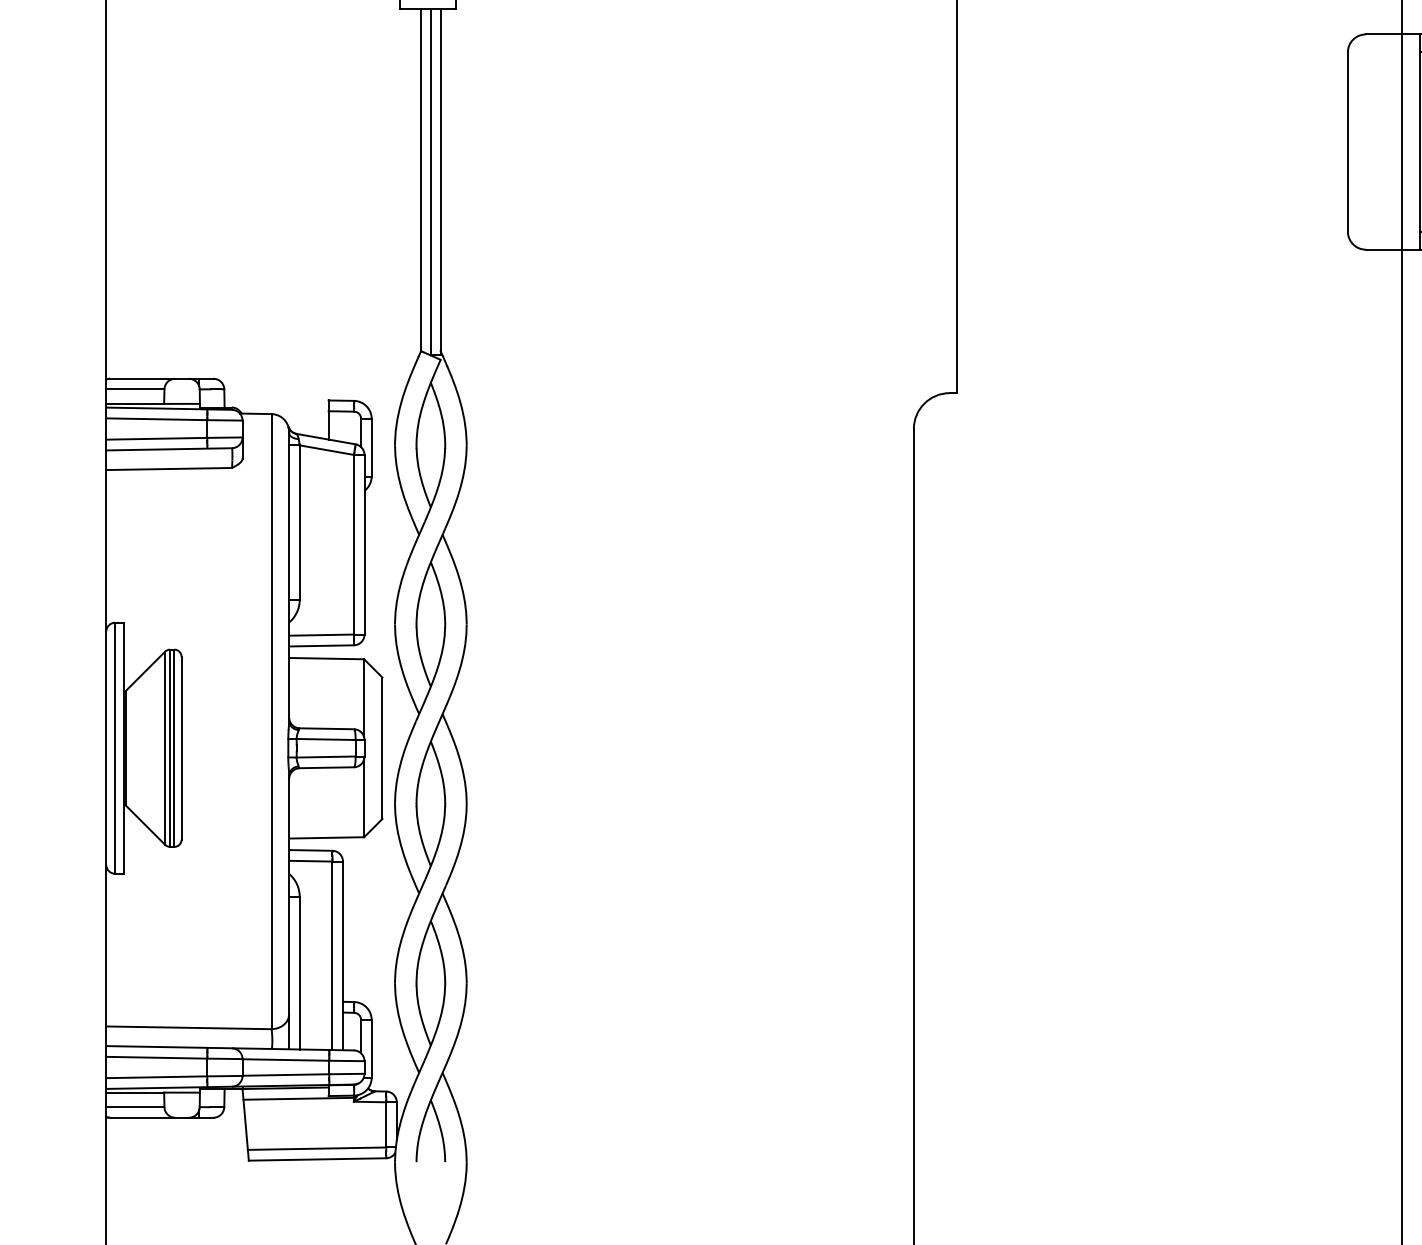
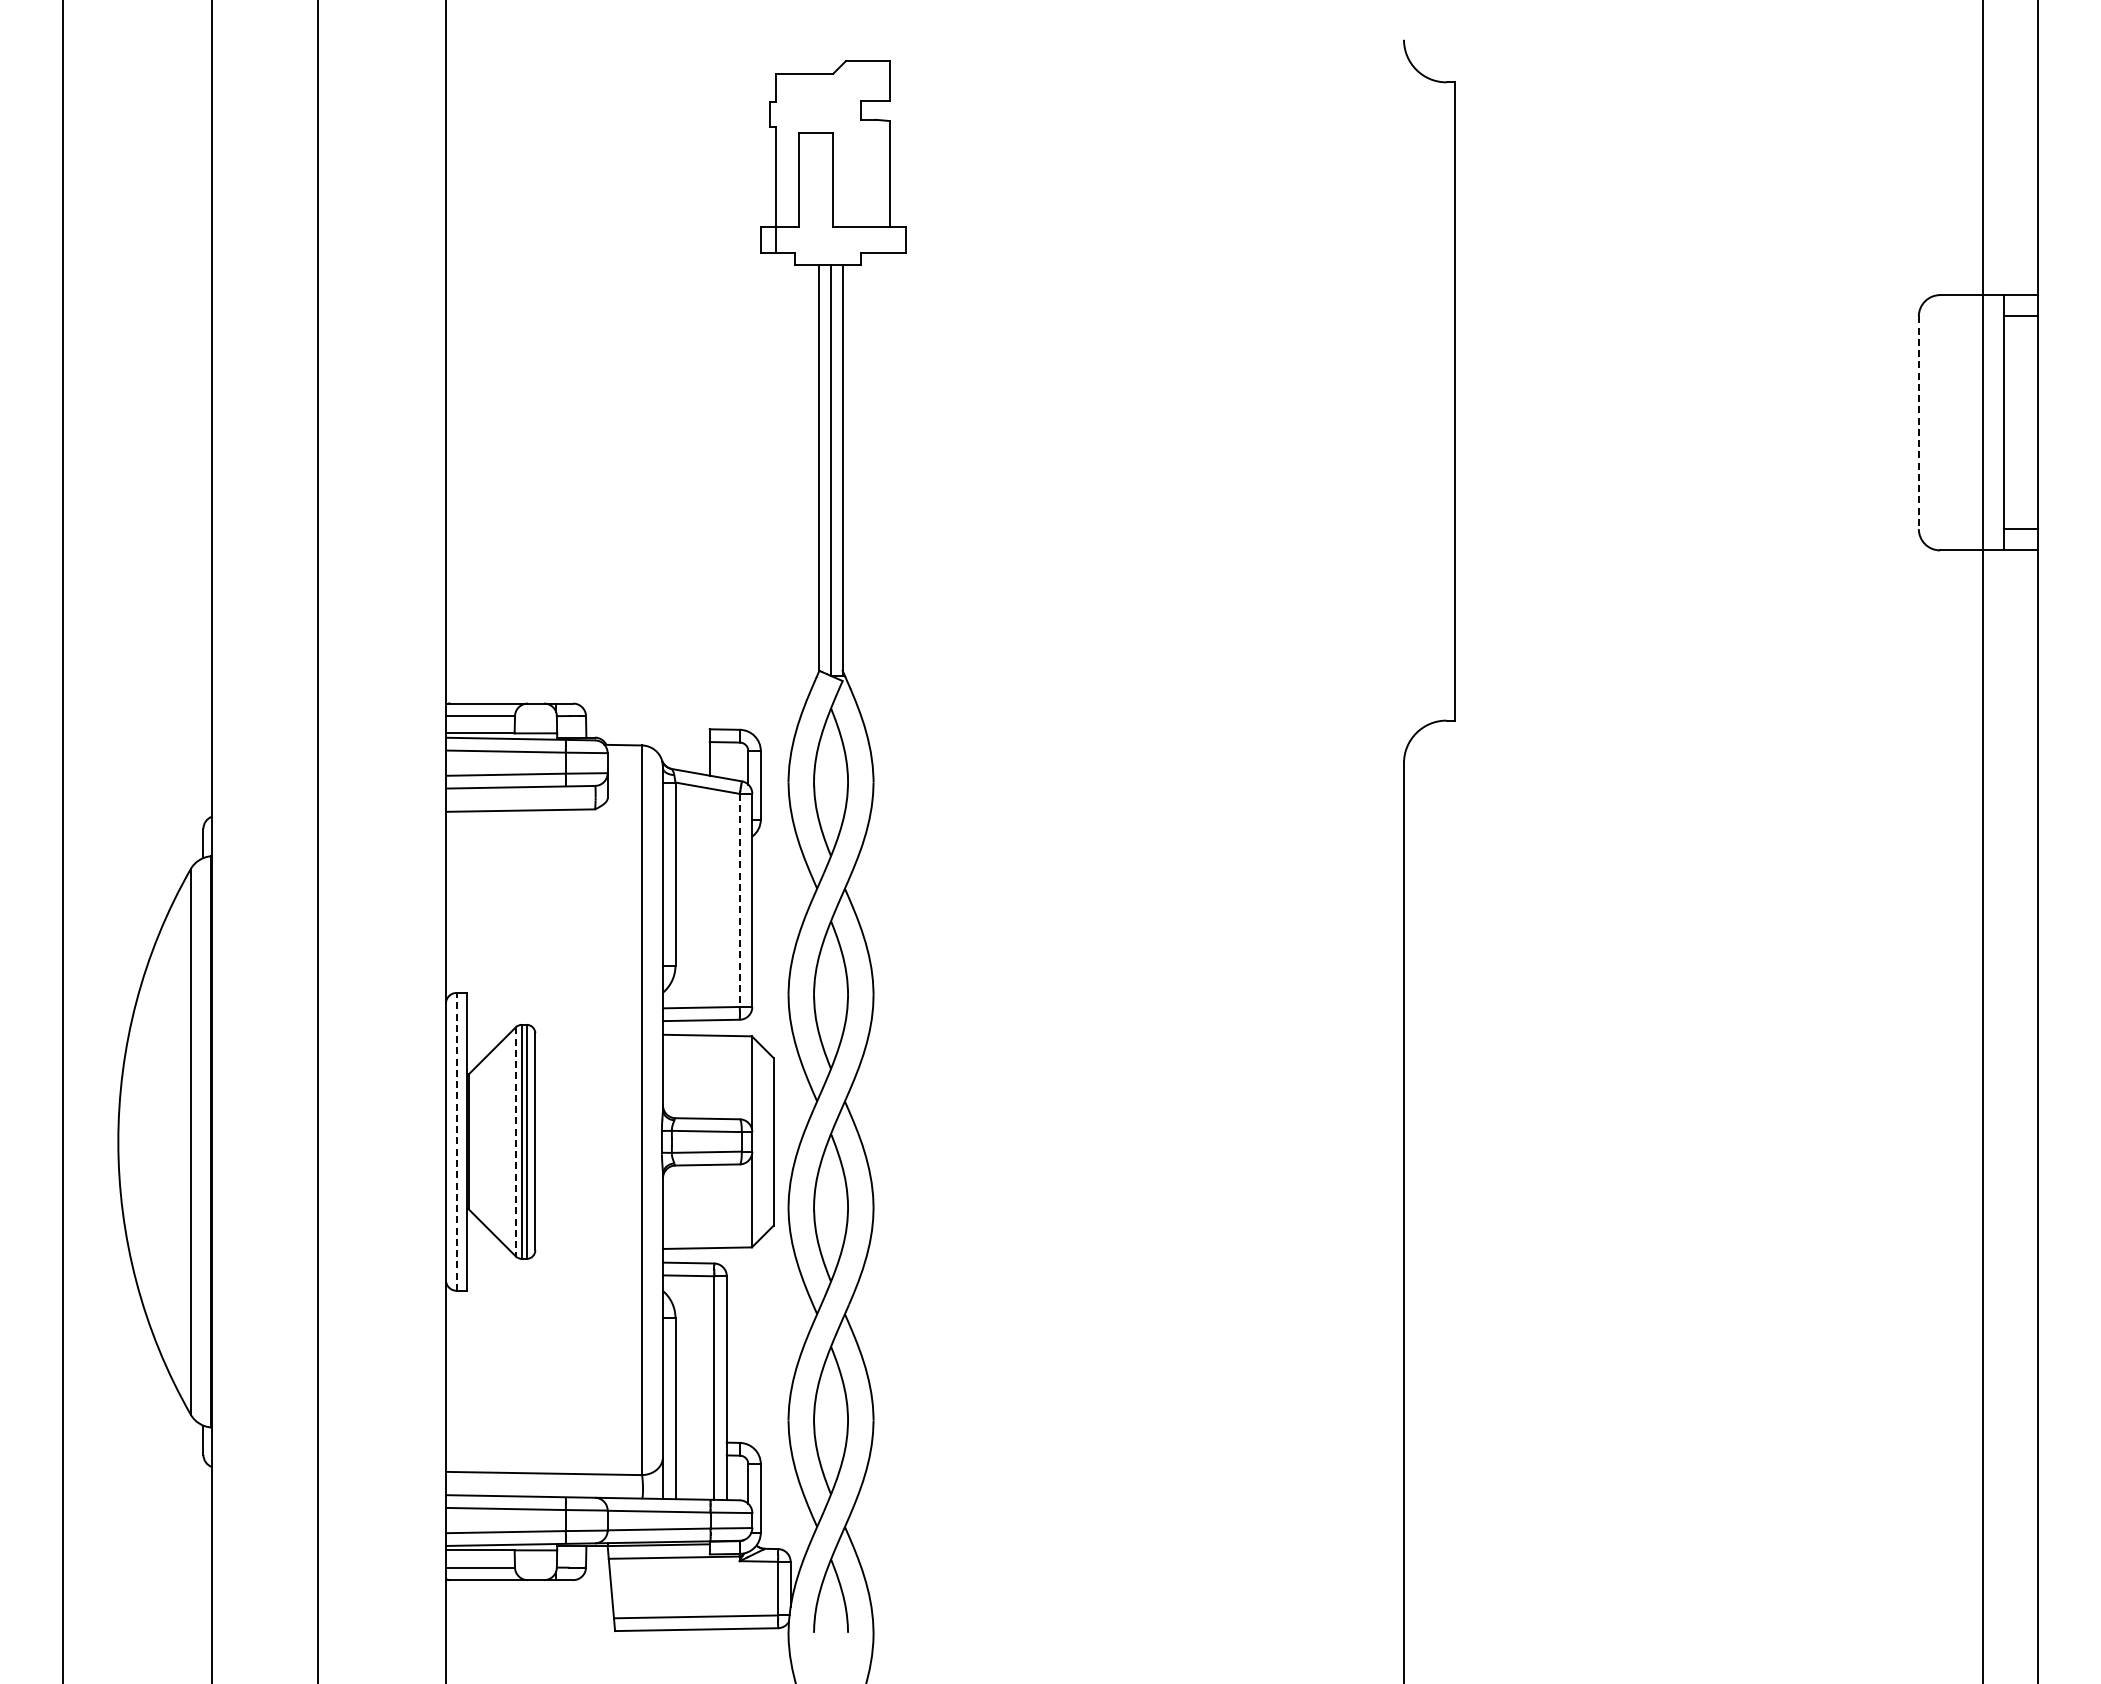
line: (1347, 142) -> (1918, 423), solid -> dashed
line: (353, 544) -> (739, 900), solid -> dashed
line: (115, 747) -> (456, 1141), solid -> dashed
line: (164, 747) -> (515, 1141), solid -> dashed

